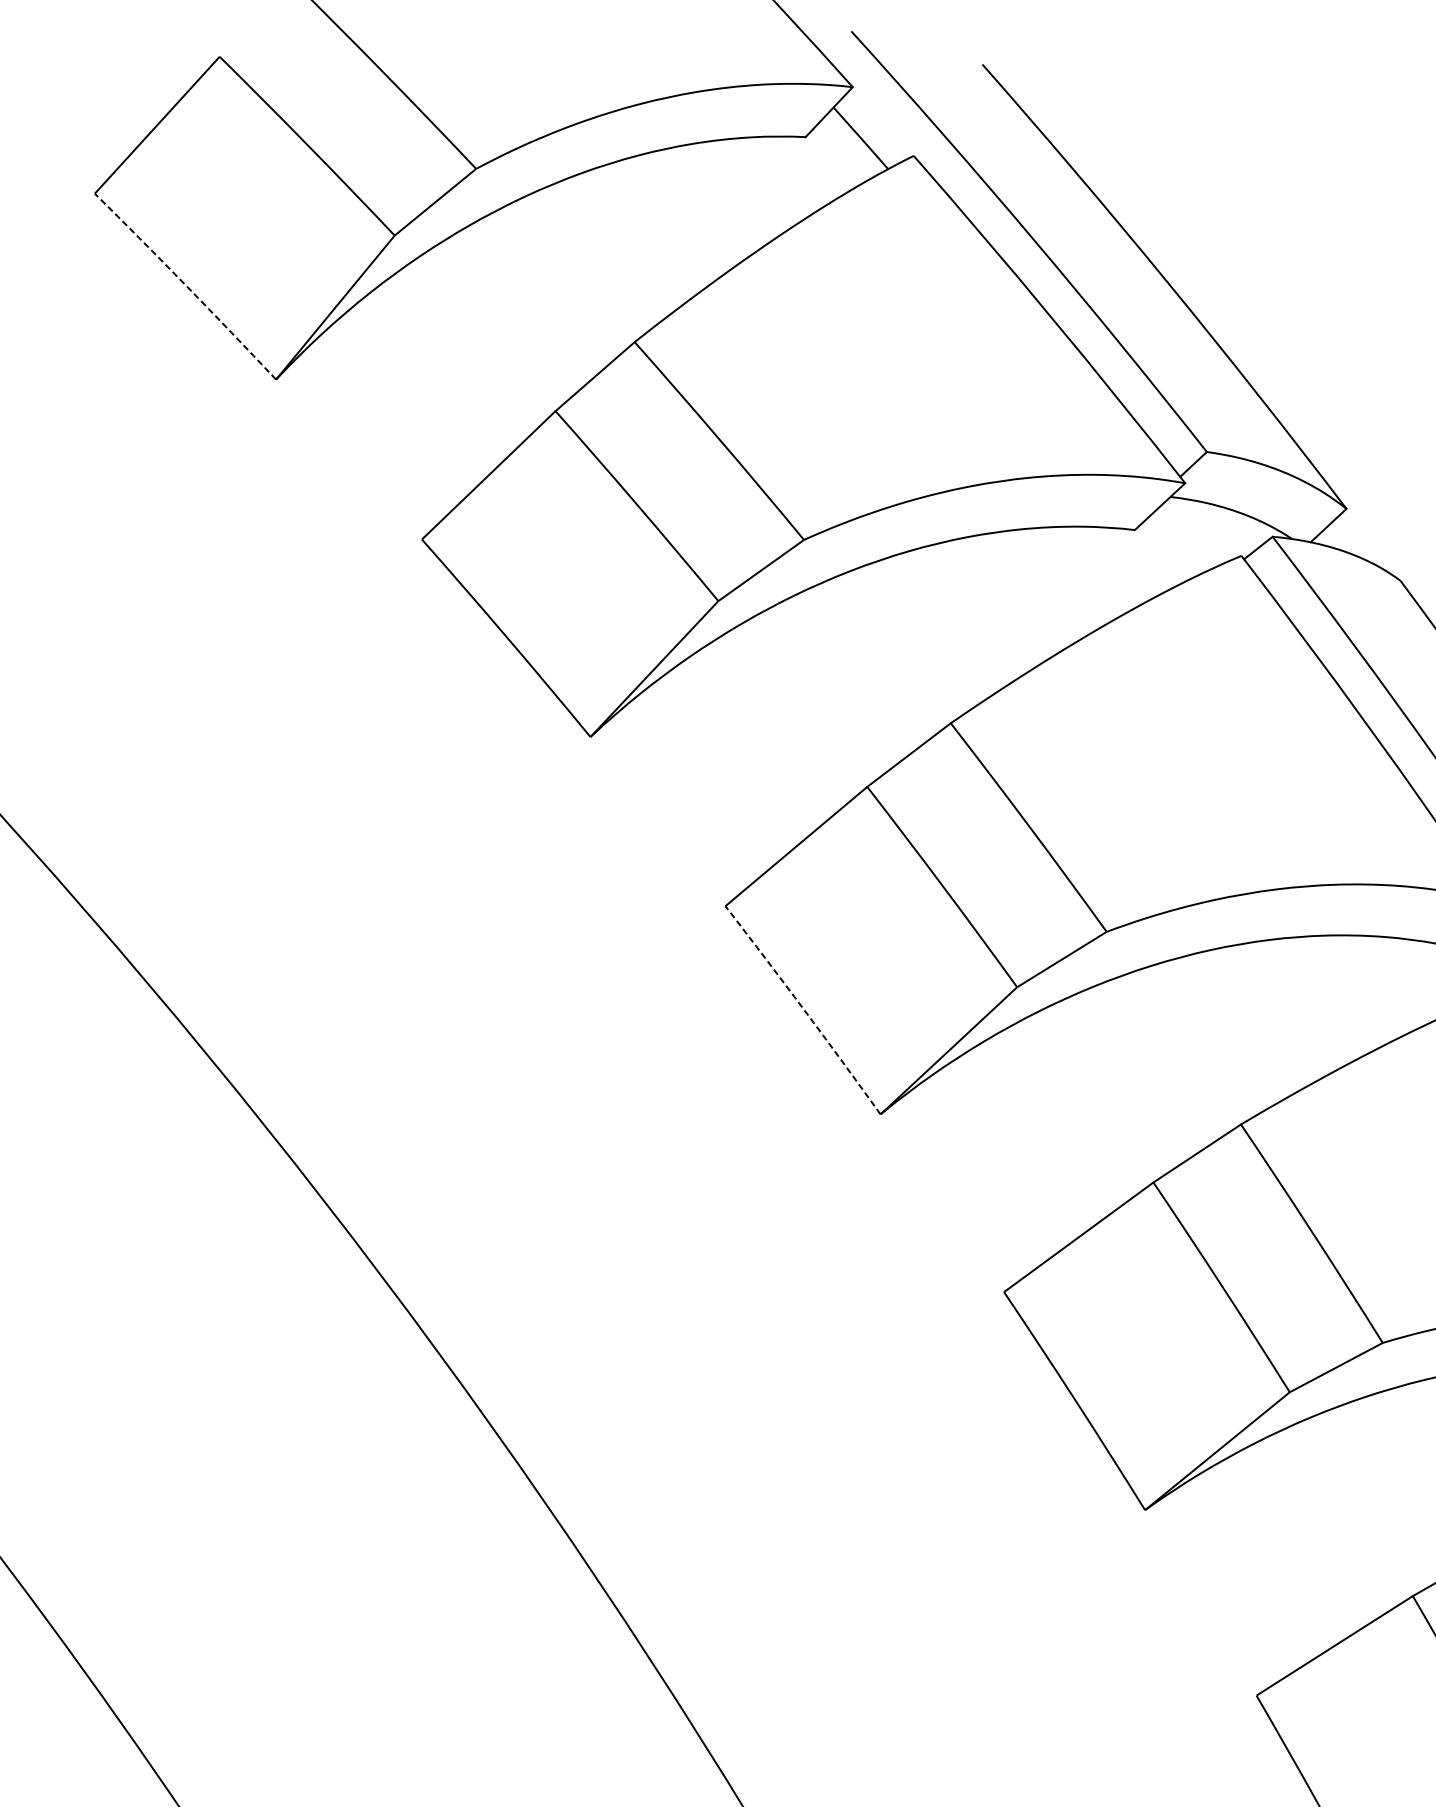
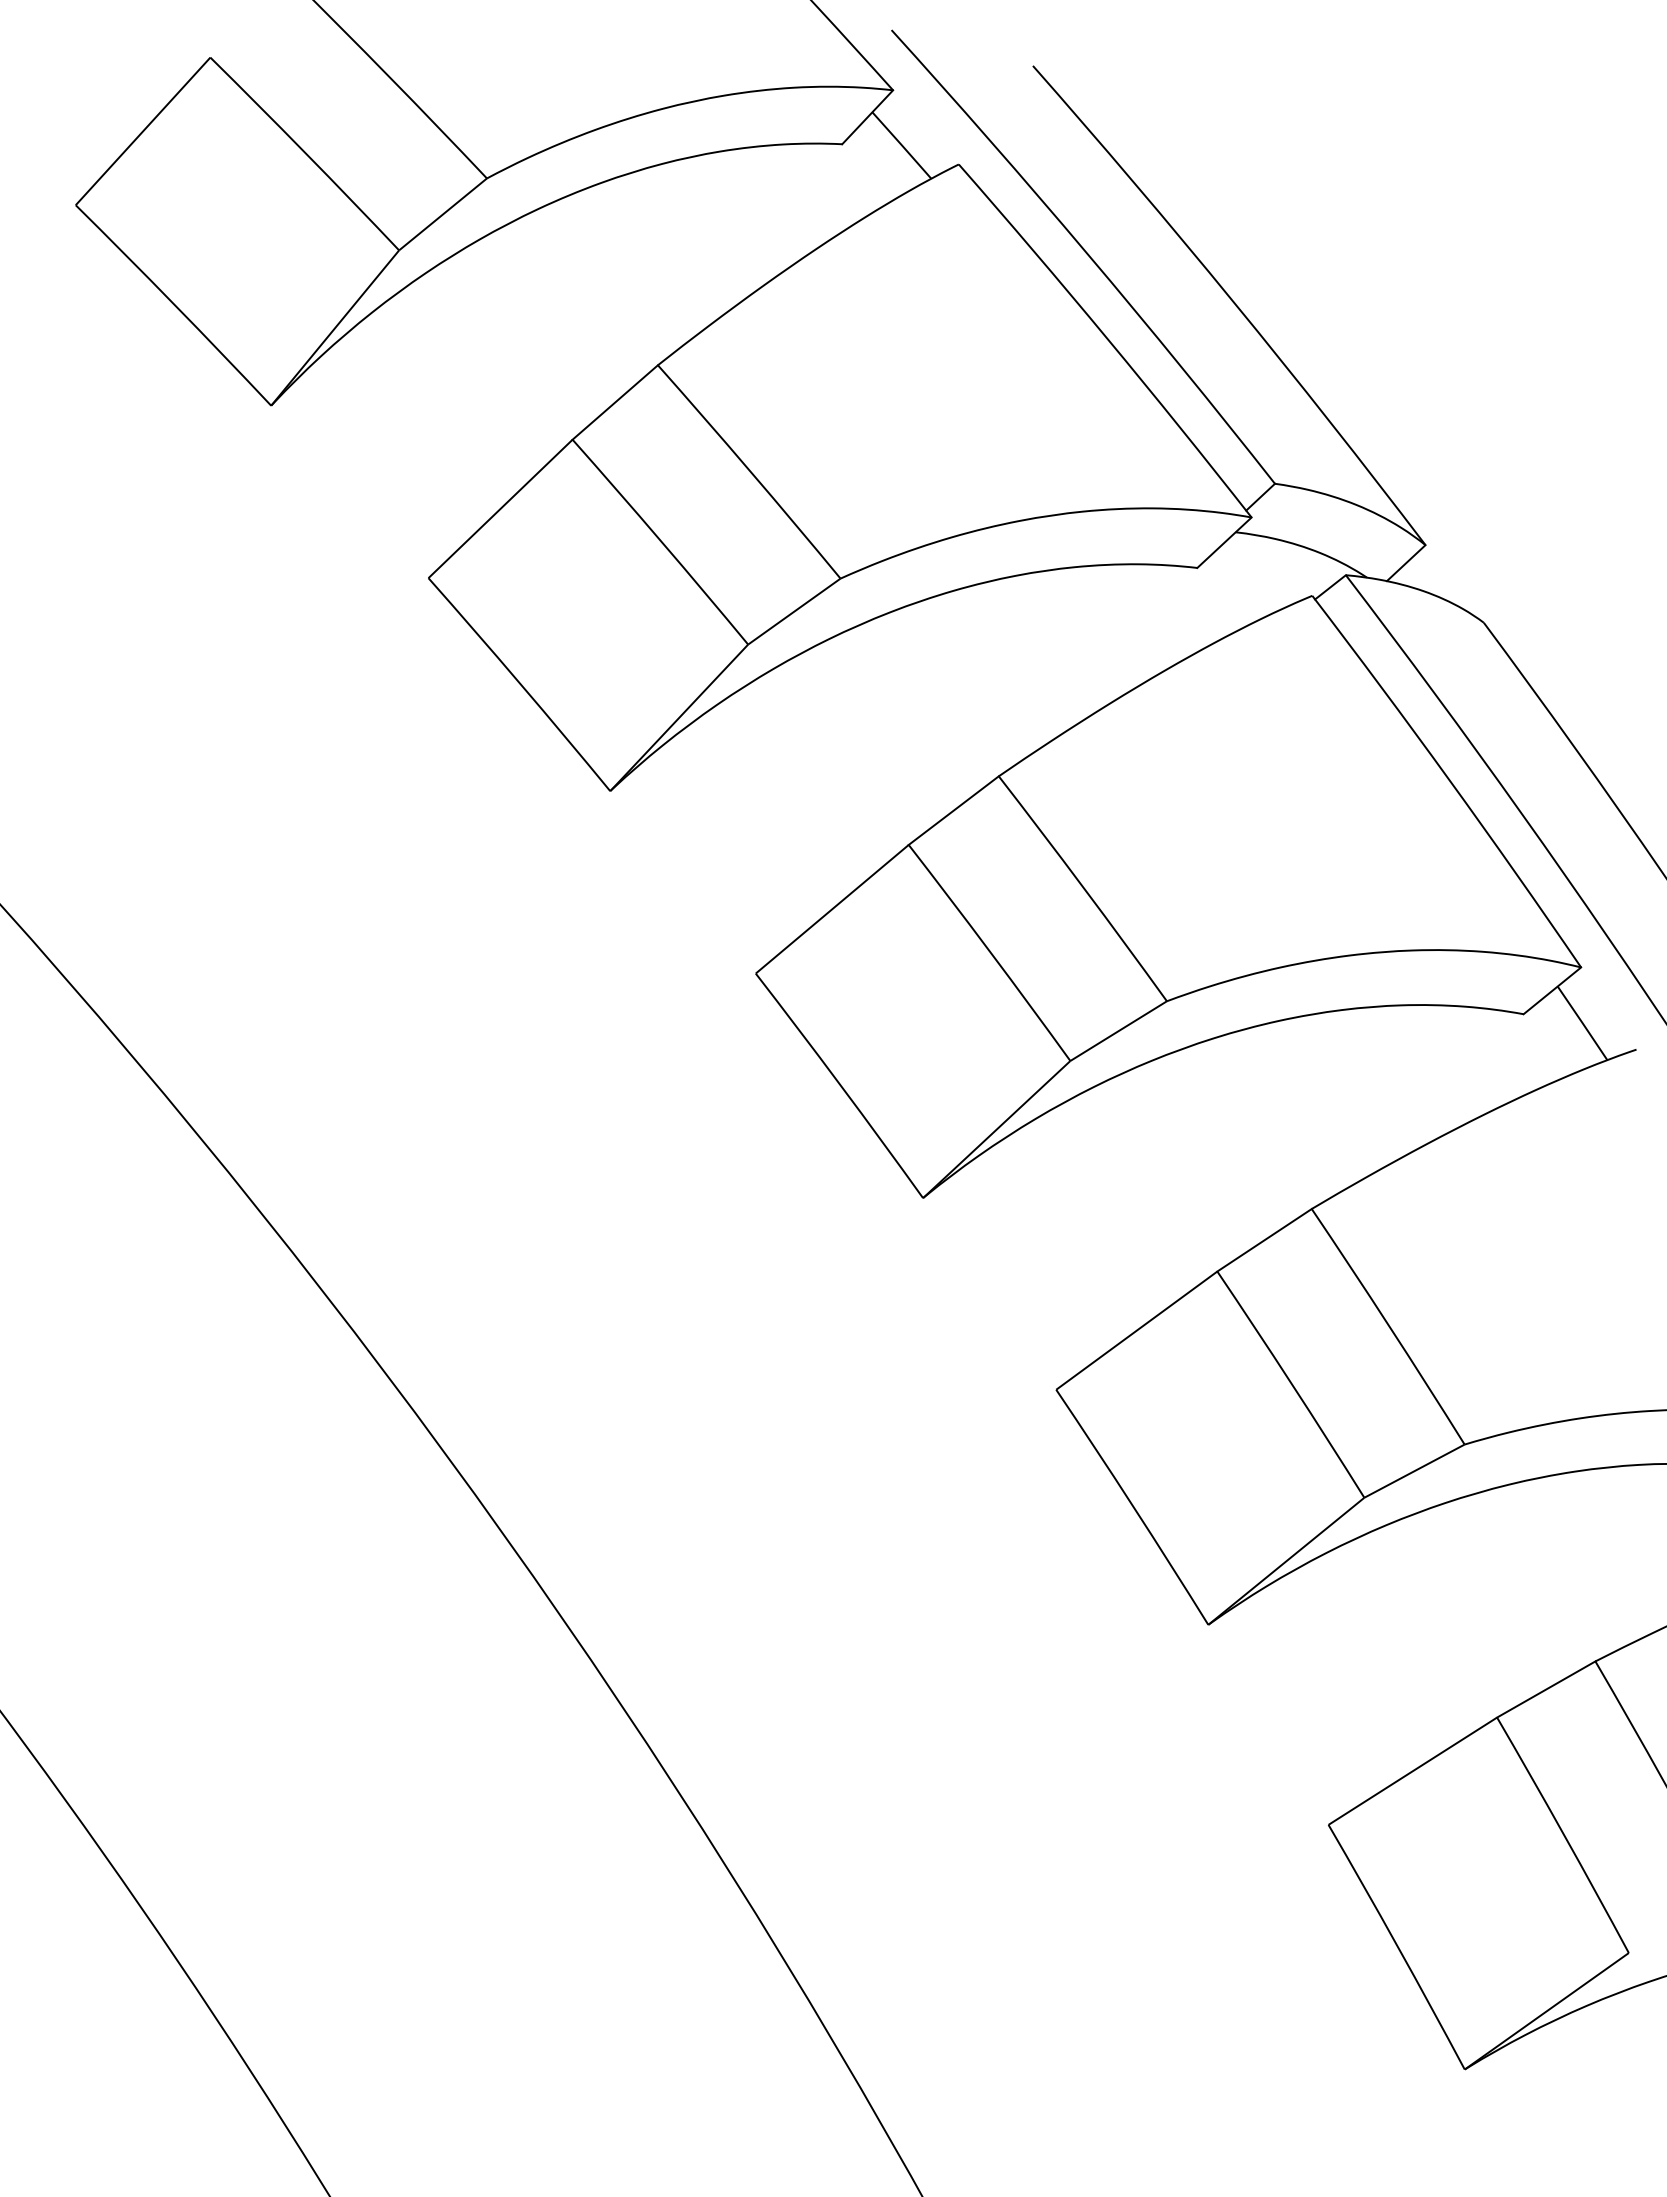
arc: (186, 285) -> (174, 304), dashed -> solid
arc: (803, 1009) -> (840, 1085), dashed -> solid

